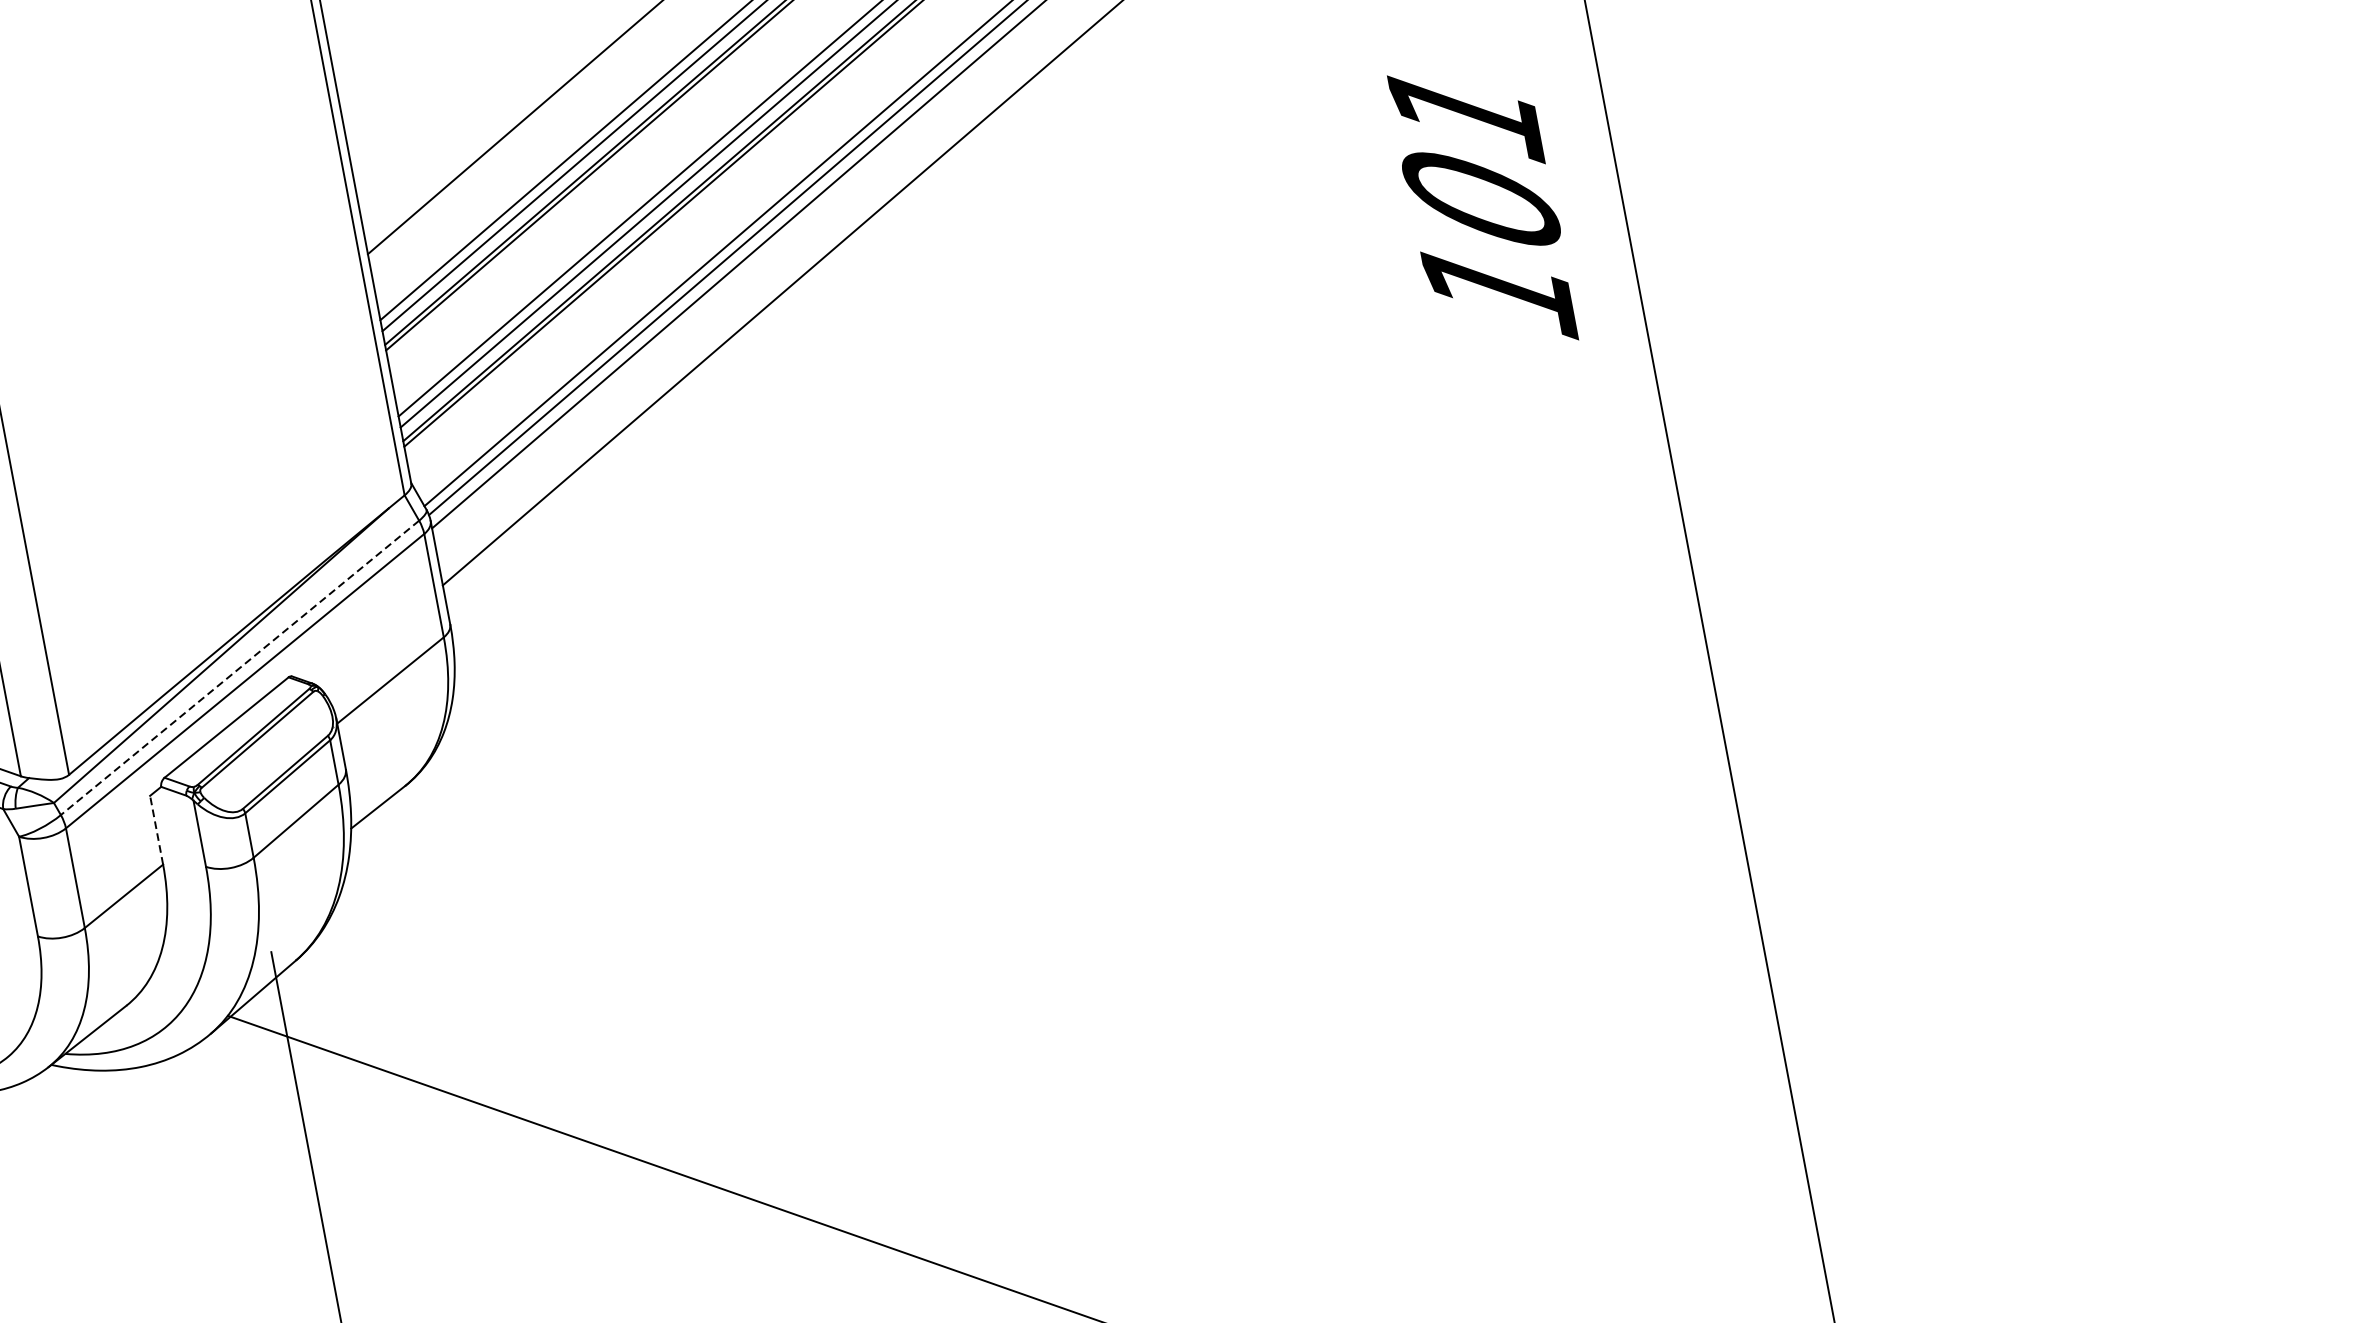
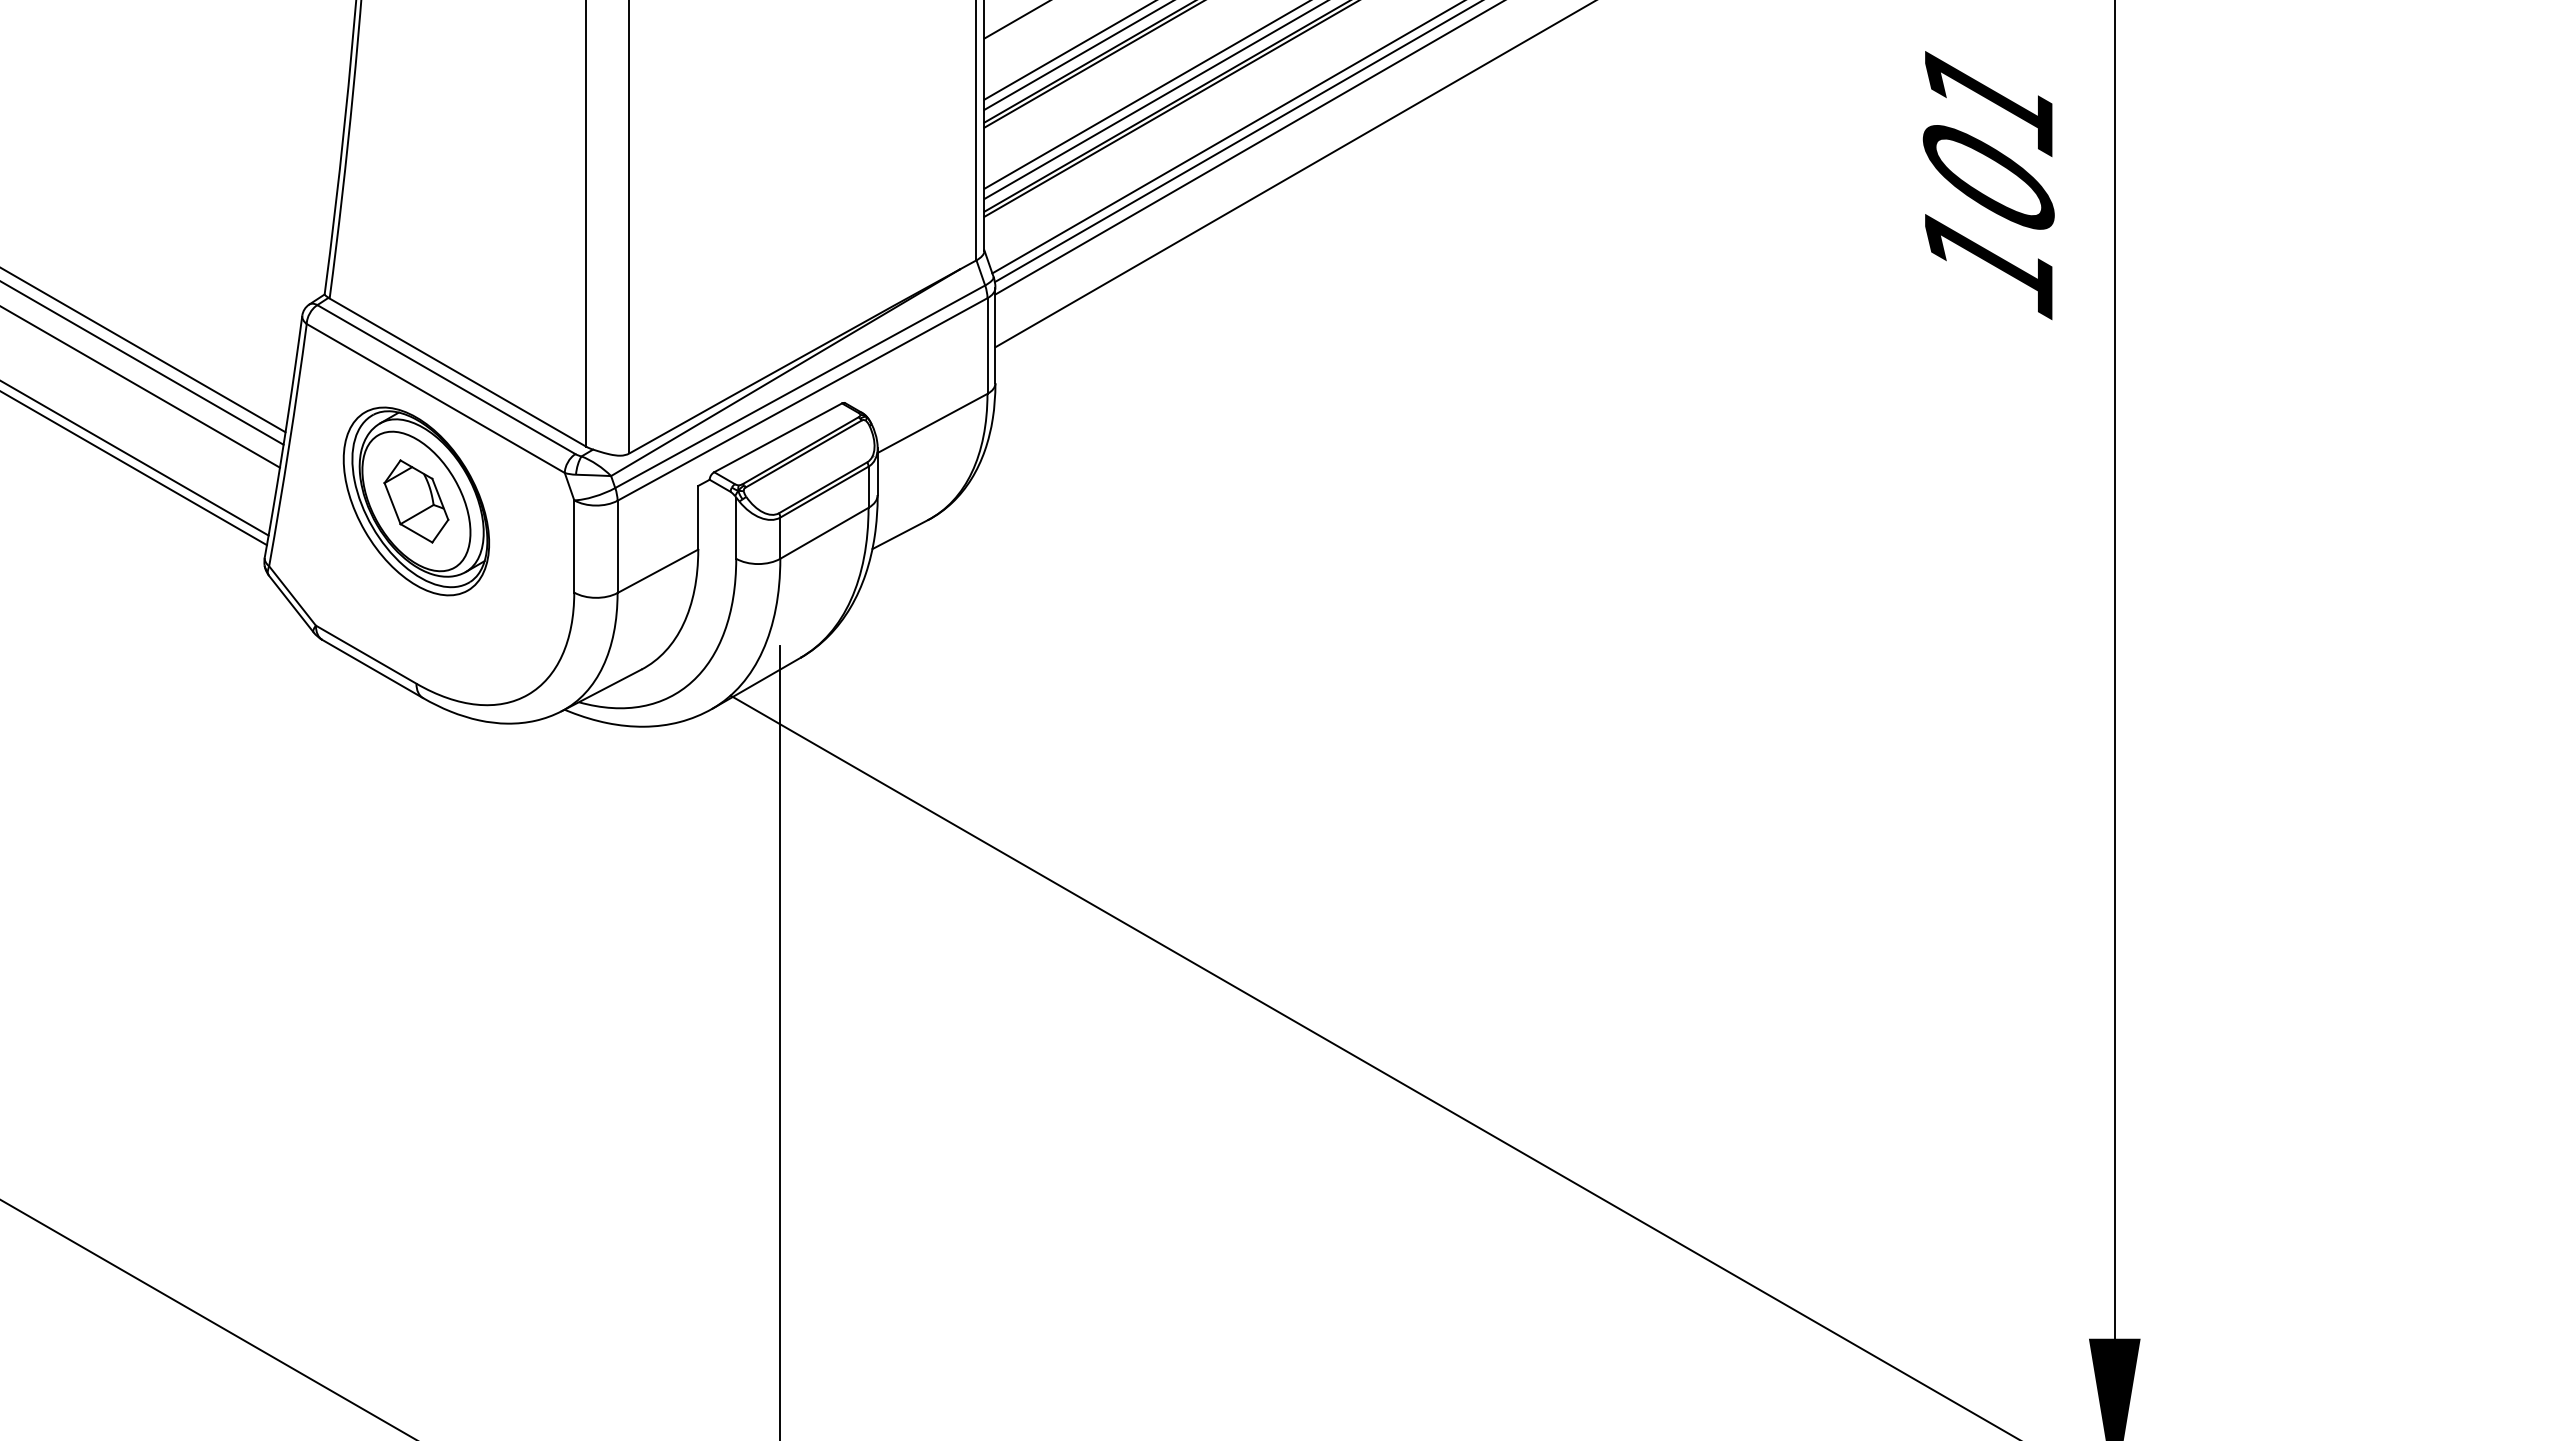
line: (240, 667) -> (800, 386), dashed -> solid
line: (156, 829) -> (698, 517), dashed -> solid

